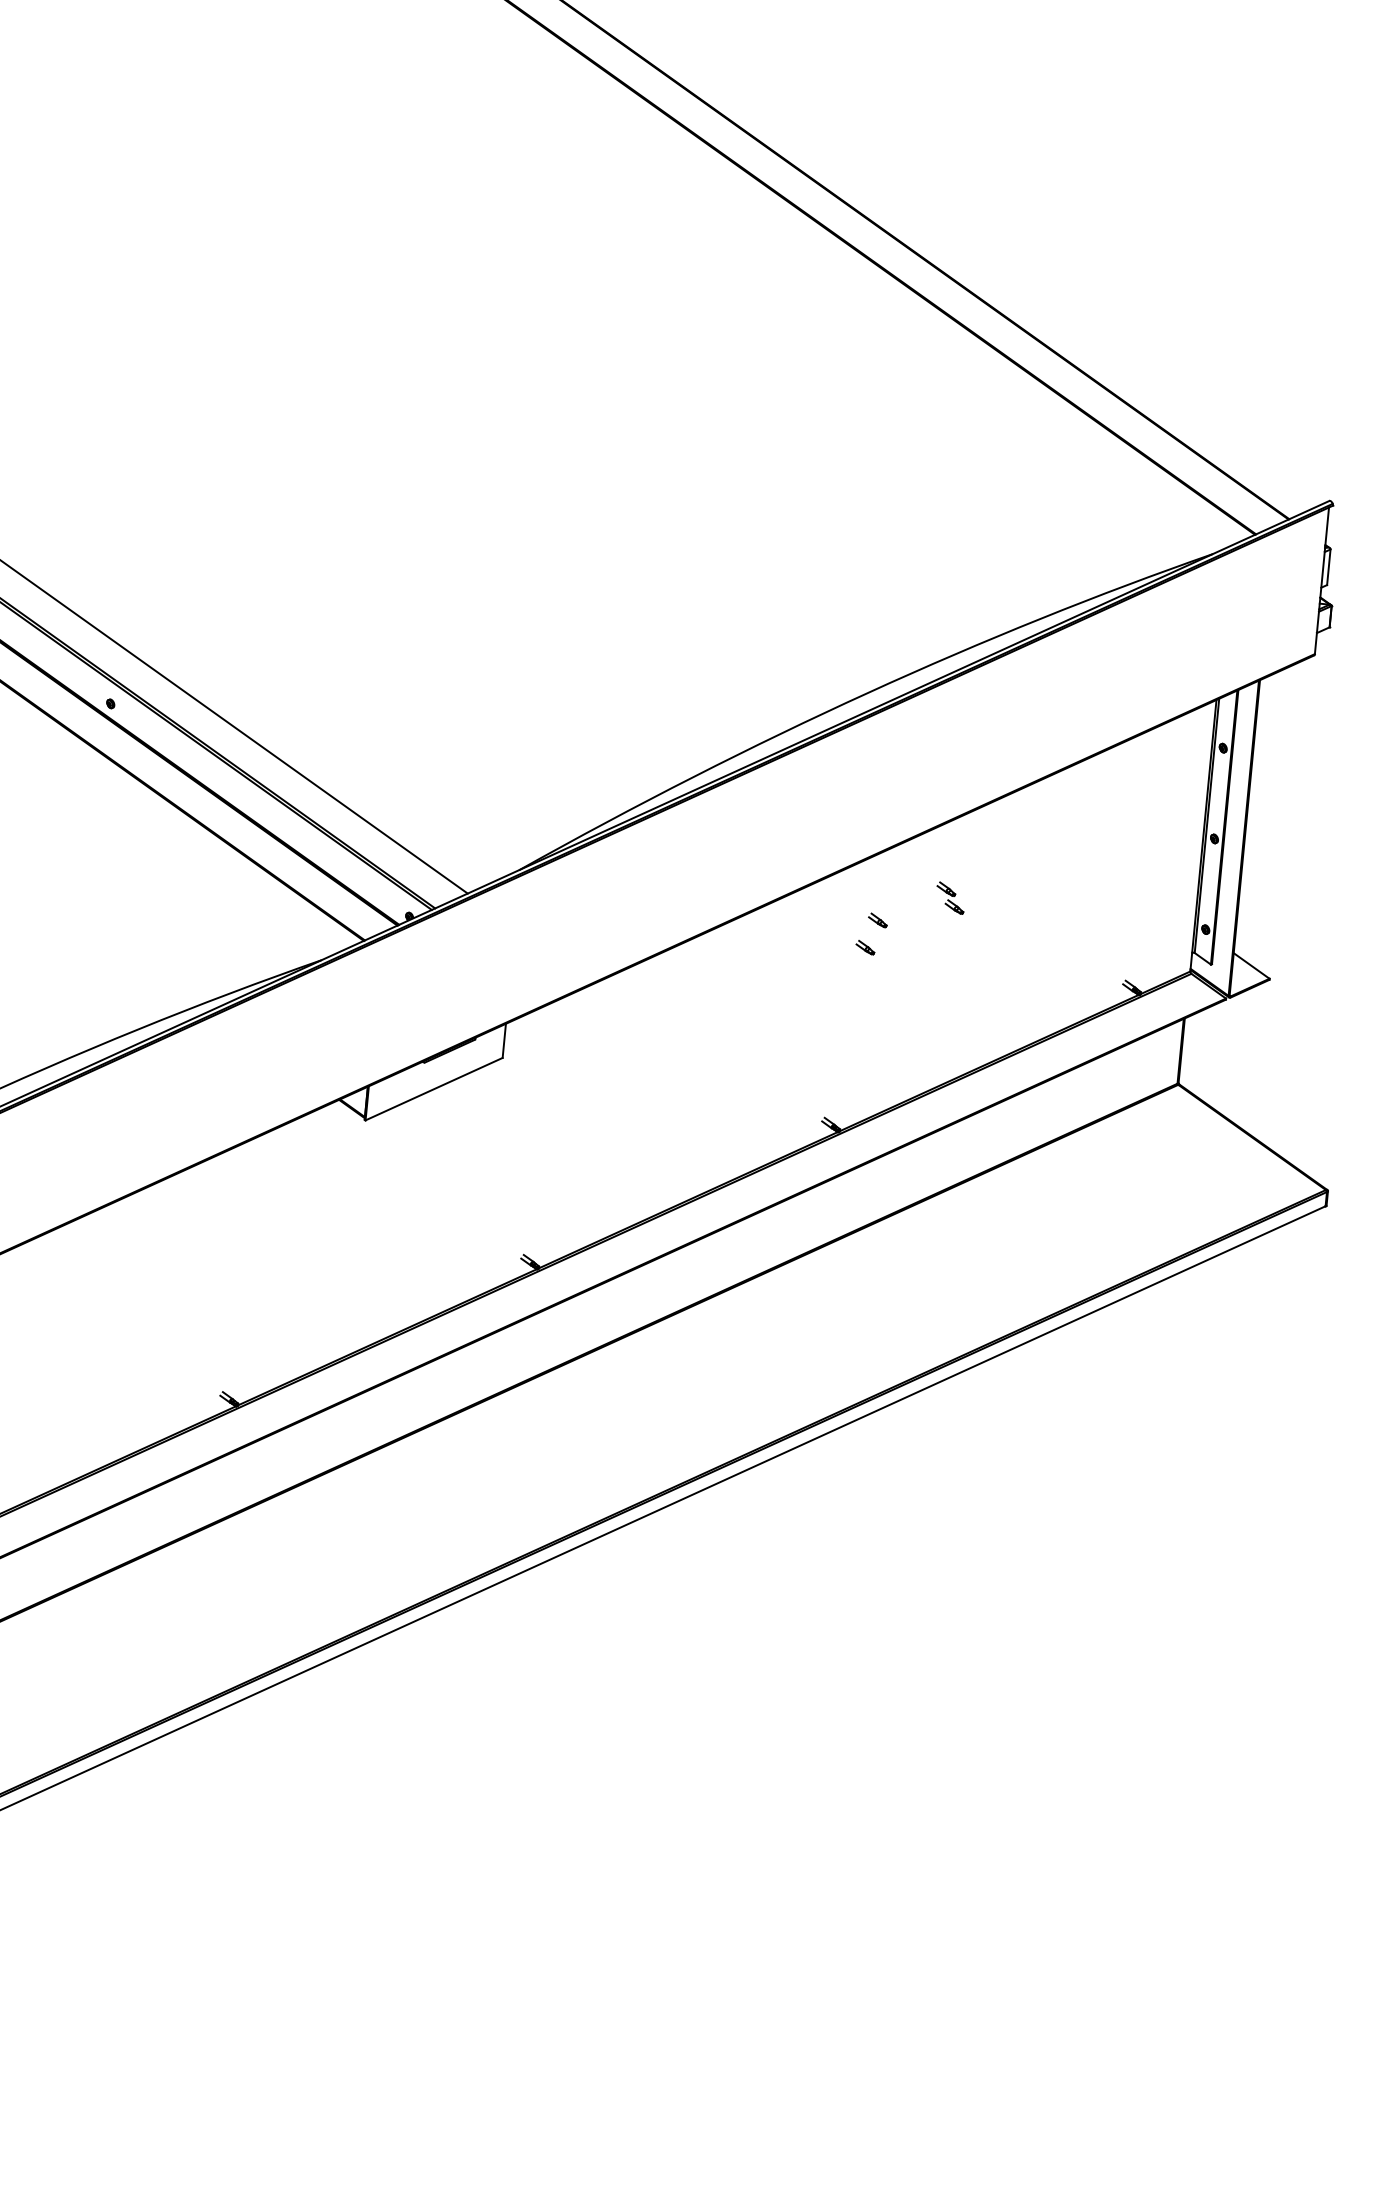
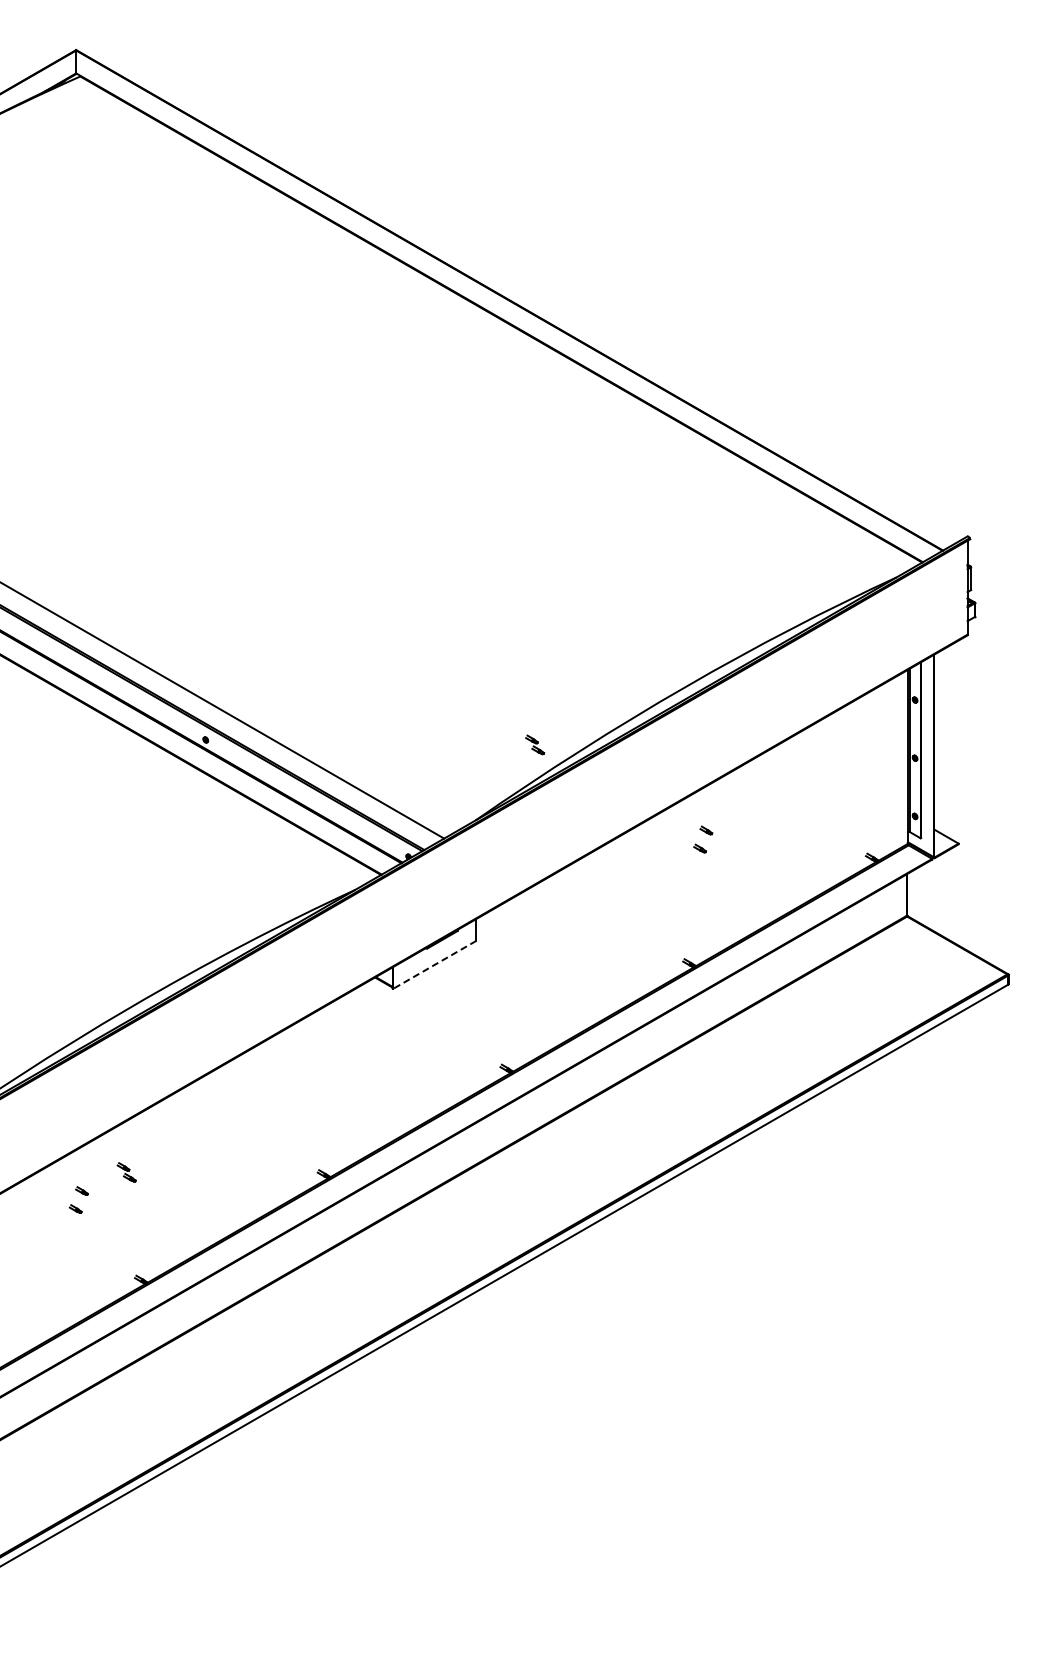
part: (951, 897) -> (535, 744), moved
line: (433, 1090) -> (434, 965), solid -> dashed

